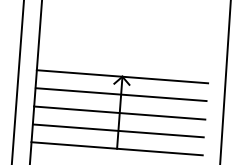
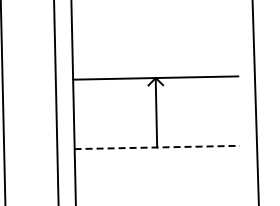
line: (120, 93) -> (155, 94), removed
line: (118, 112) -> (155, 112), removed
line: (118, 130) -> (156, 129), removed
line: (117, 148) -> (157, 147), solid -> dashed

